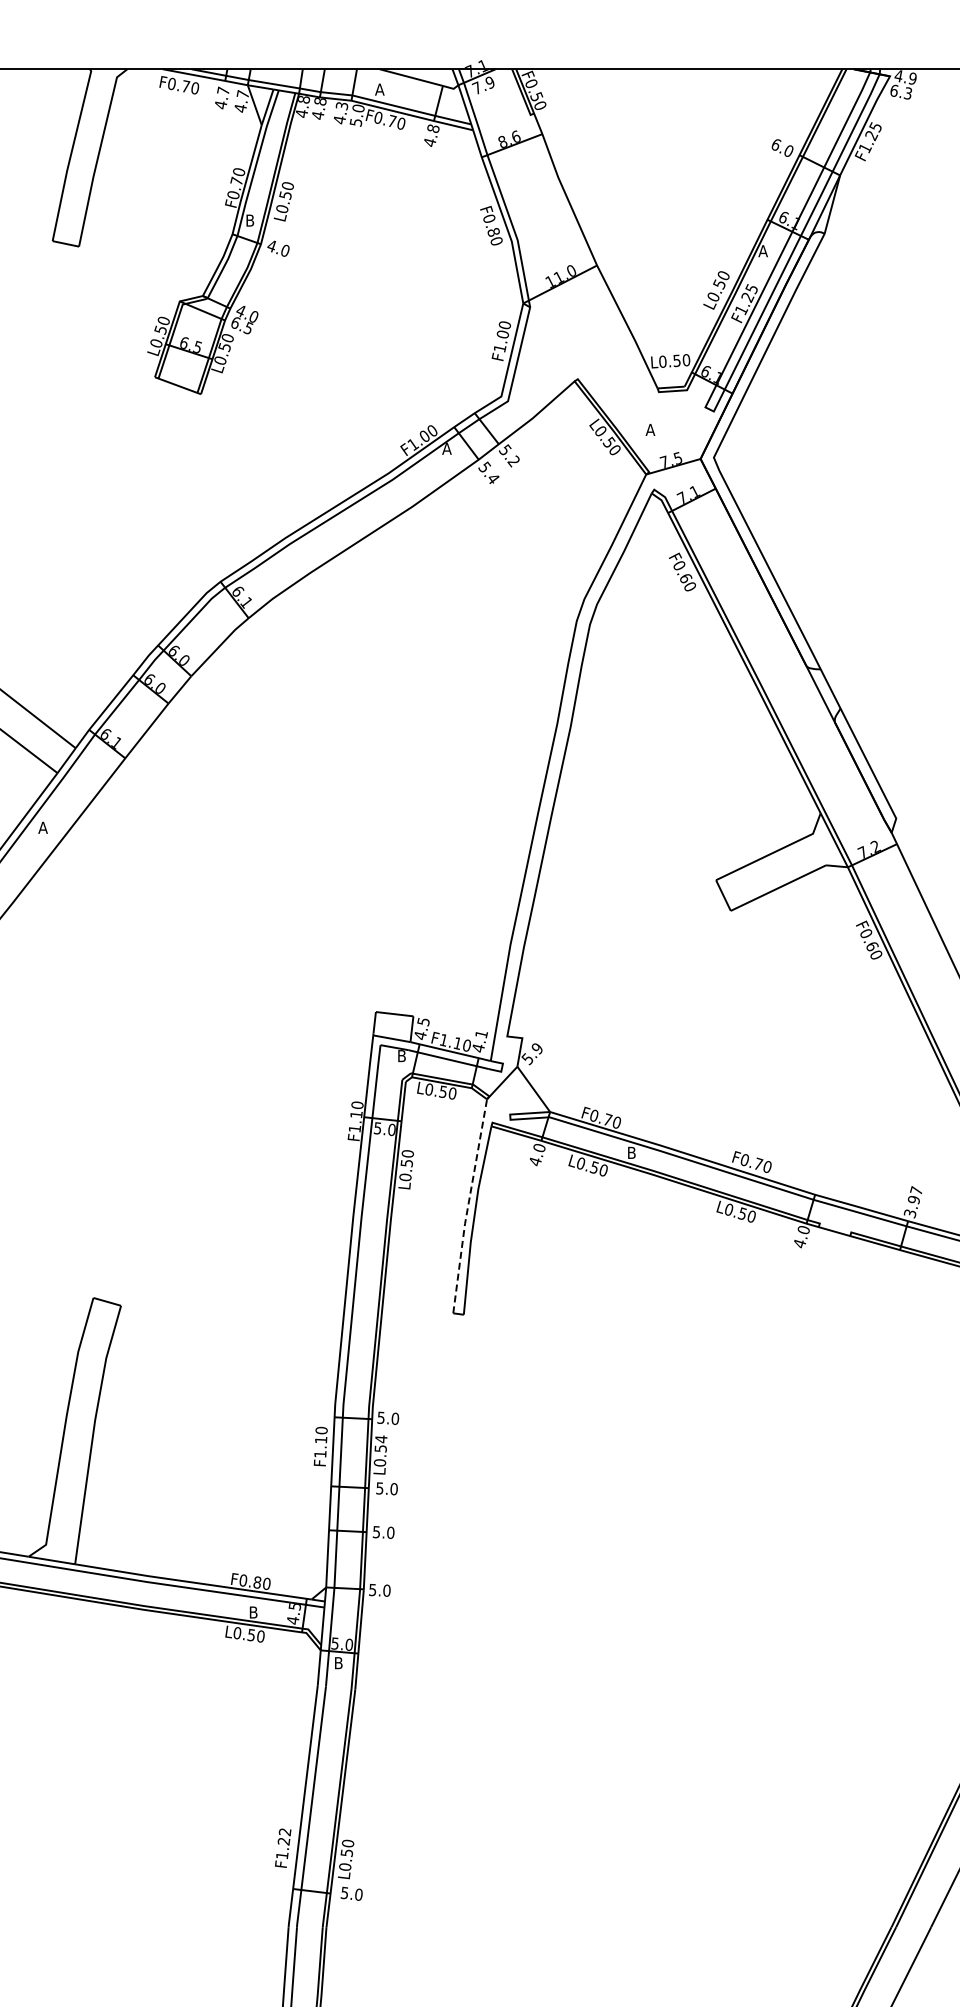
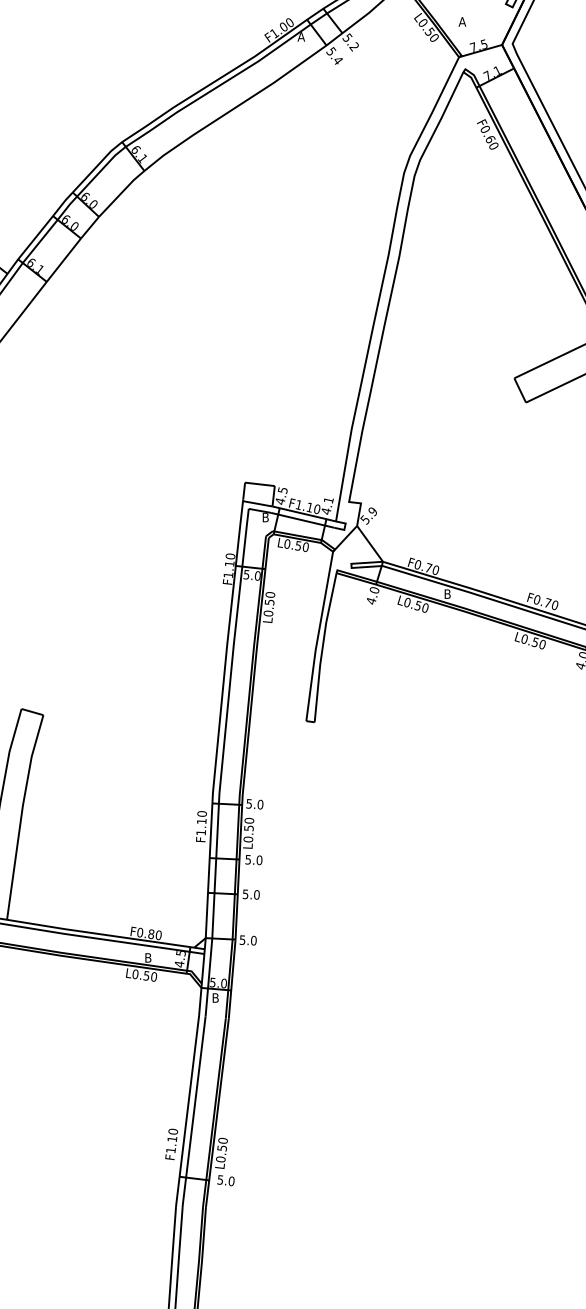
line: (468, 1206) -> (318, 636), dashed -> solid
text: (381, 1439) -> (249, 821), L0.54 -> L0.50
text: (284, 1836) -> (172, 1135), F1.22 -> F1.10

